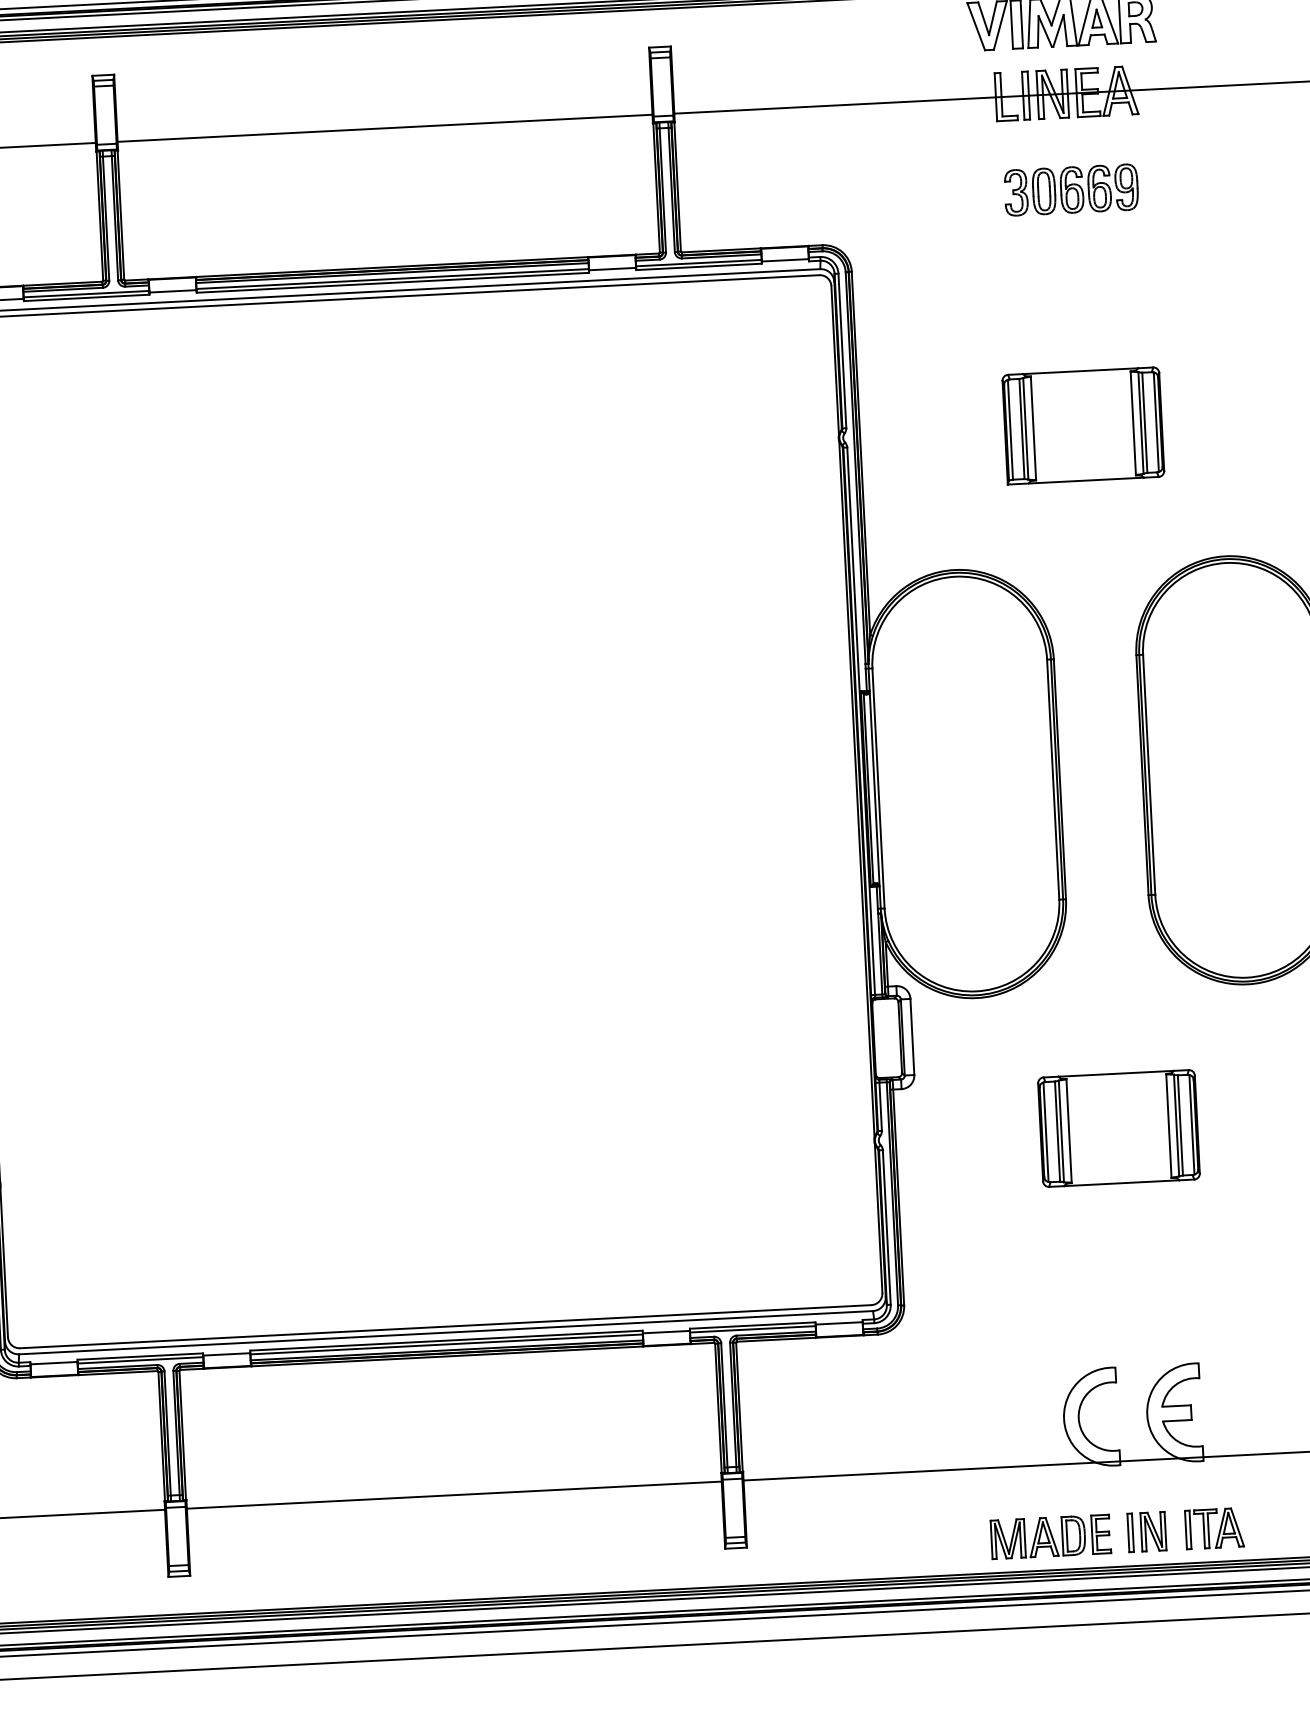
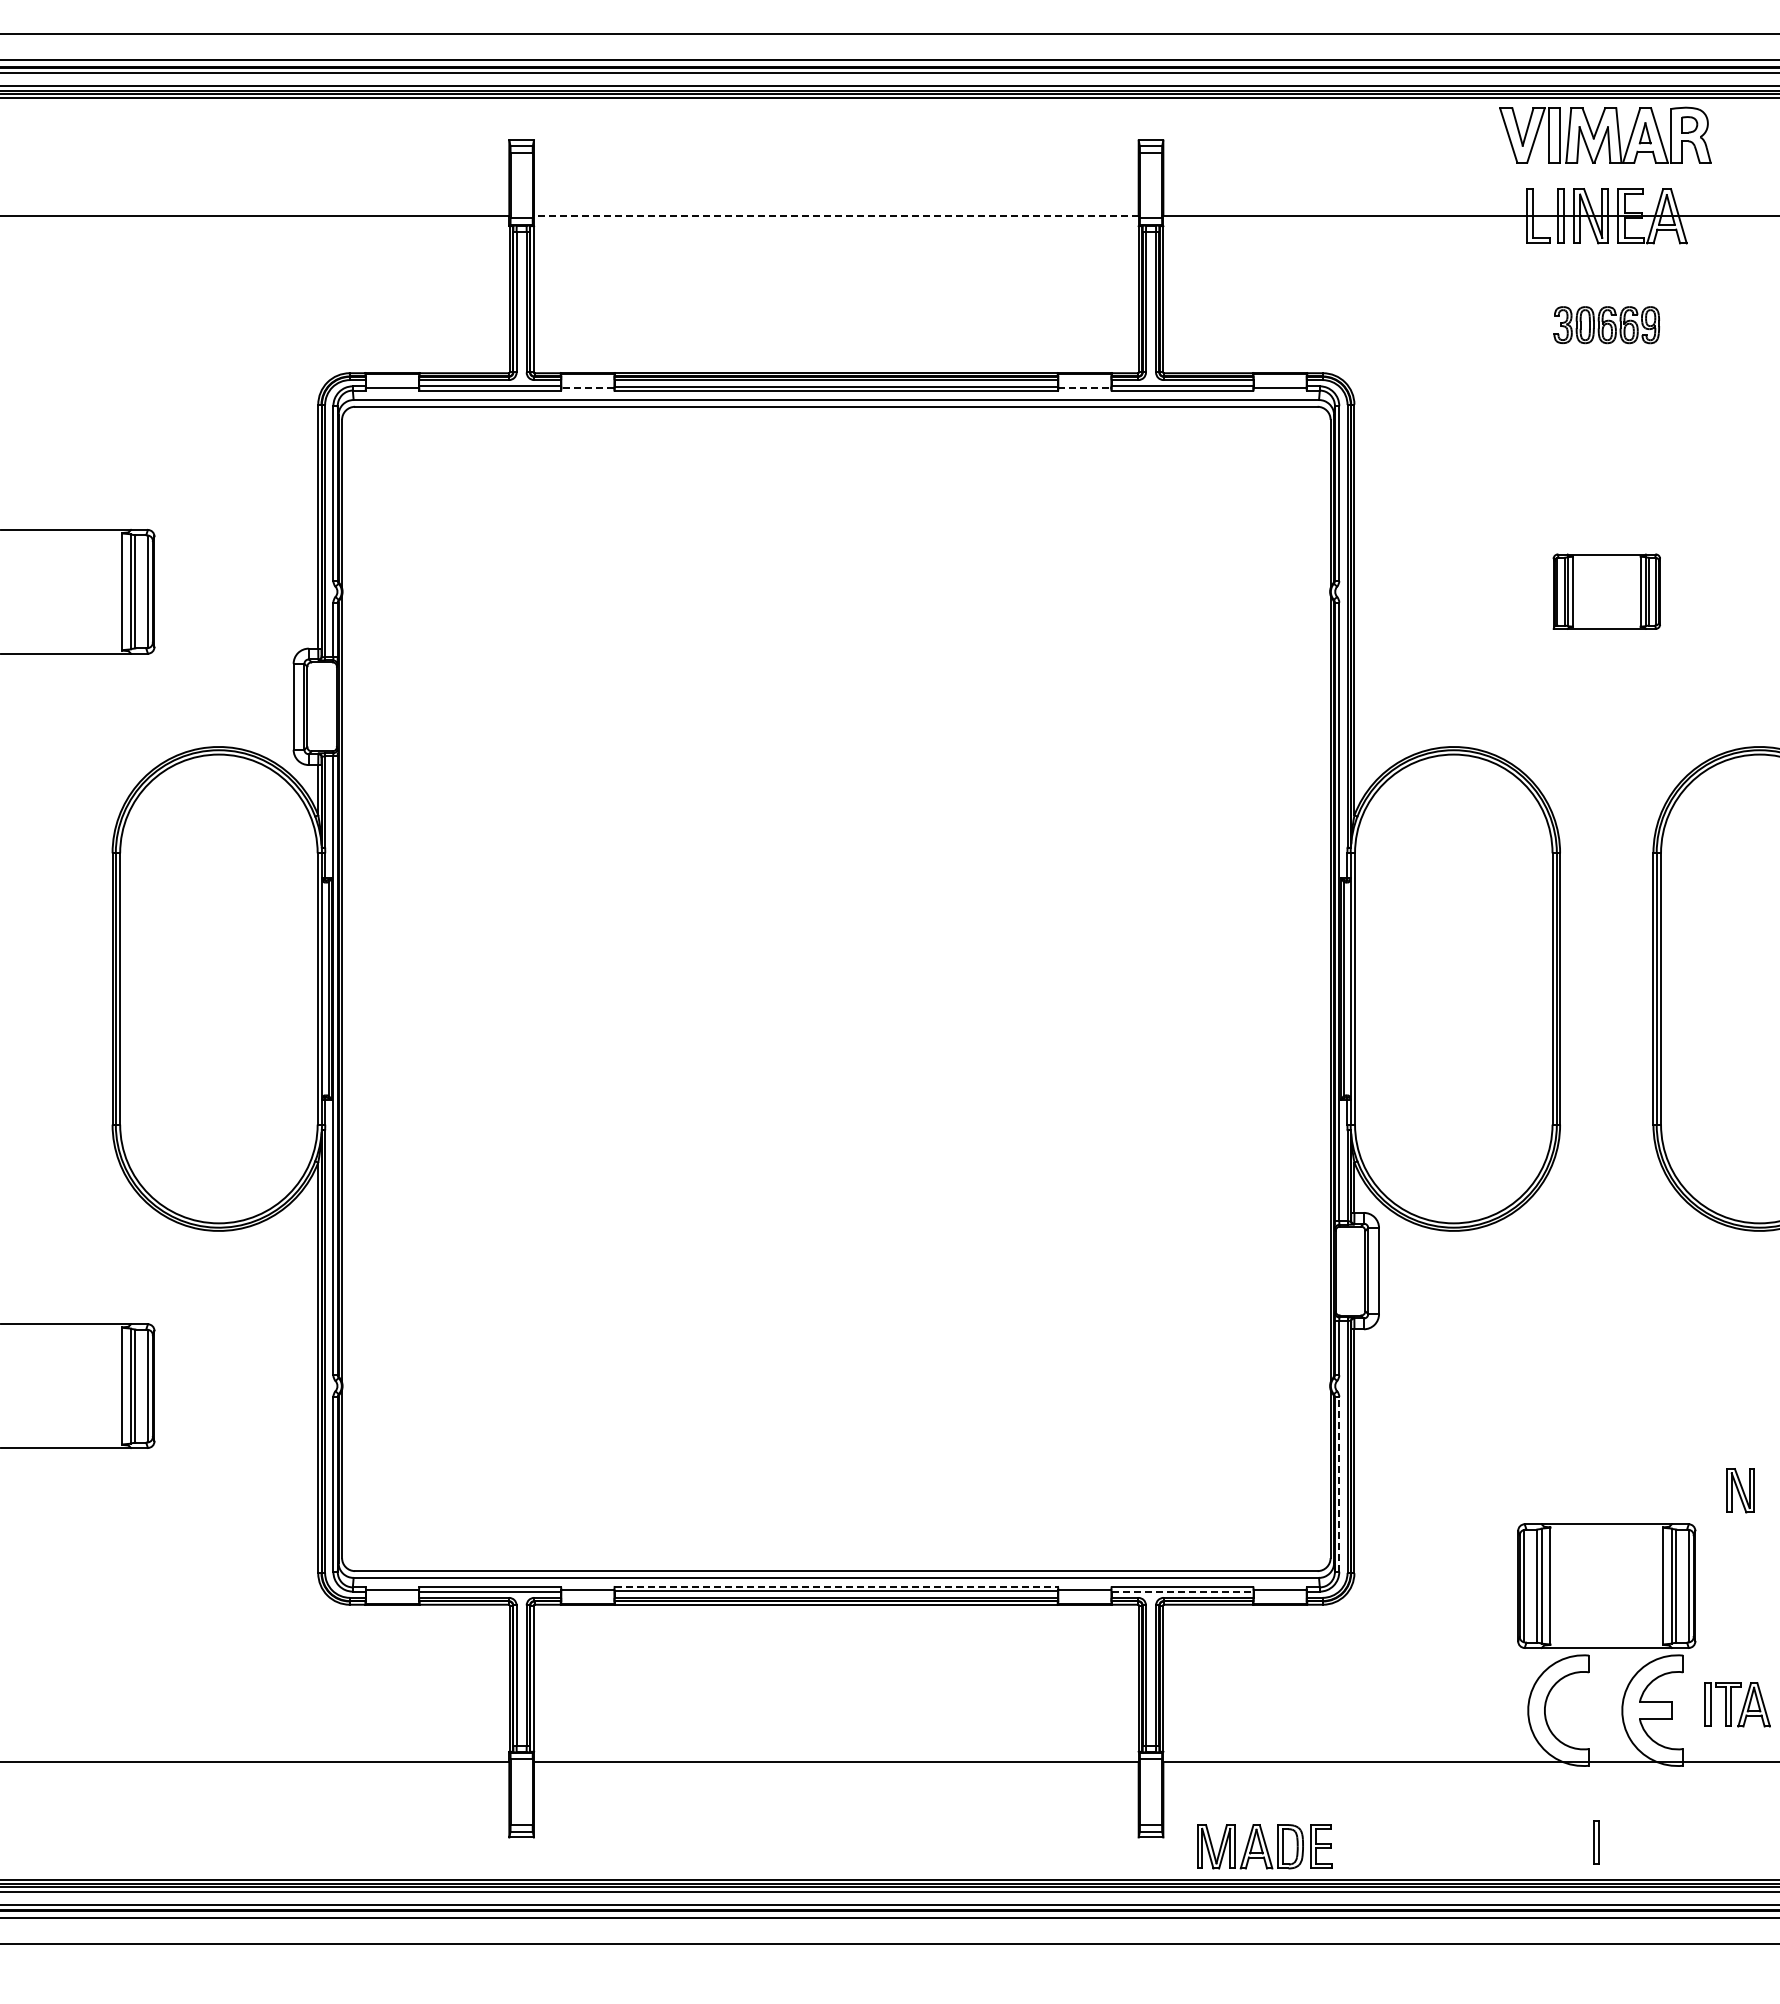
line: (384, 128) -> (835, 216), solid -> dashed
part: (1071, 189) -> (1606, 324), size x0.7
line: (612, 269) -> (1084, 388), solid -> dashed
line: (172, 291) -> (587, 388), solid -> dashed
part: (1083, 425) -> (1606, 591), size x0.6
part: (1118, 1127) -> (1606, 1585), moved
line: (886, 1226) -> (1339, 1483), solid -> dashed
line: (752, 1329) -> (1182, 1591), solid -> dashed
line: (446, 1340) -> (836, 1586), solid -> dashed
part: (1214, 1528) -> (1737, 1704), moved
part: (1153, 1531) -> (1740, 1490), moved
part: (1050, 1536) -> (1264, 1846), moved

